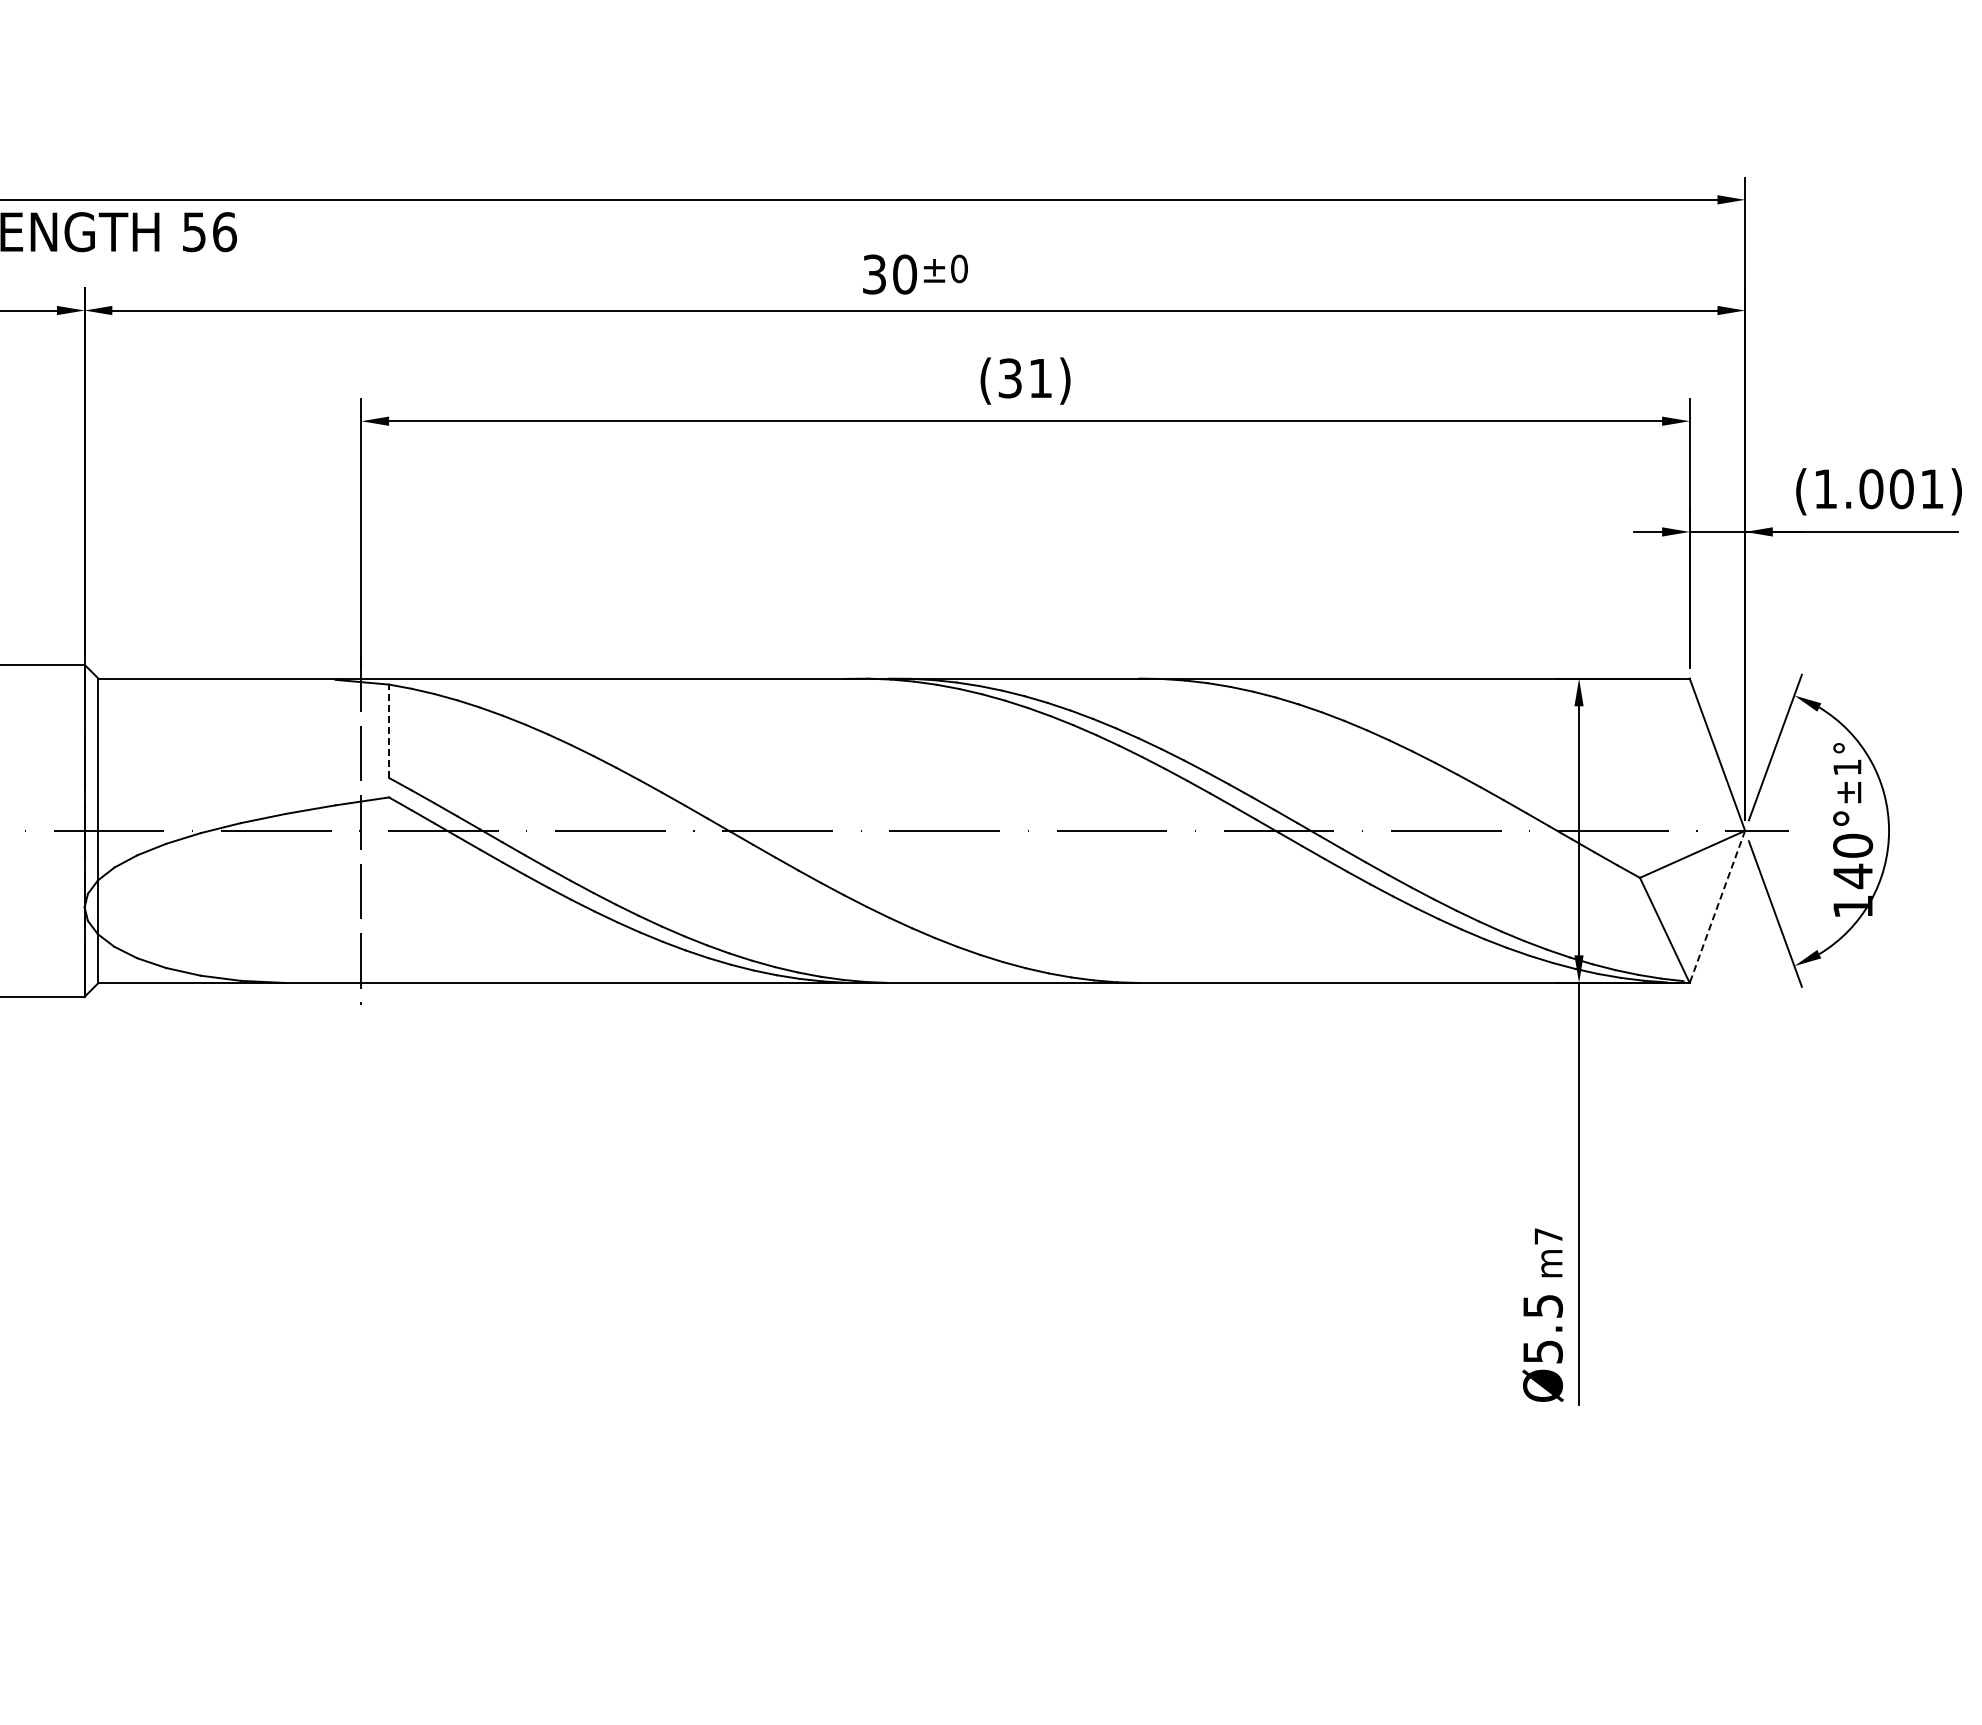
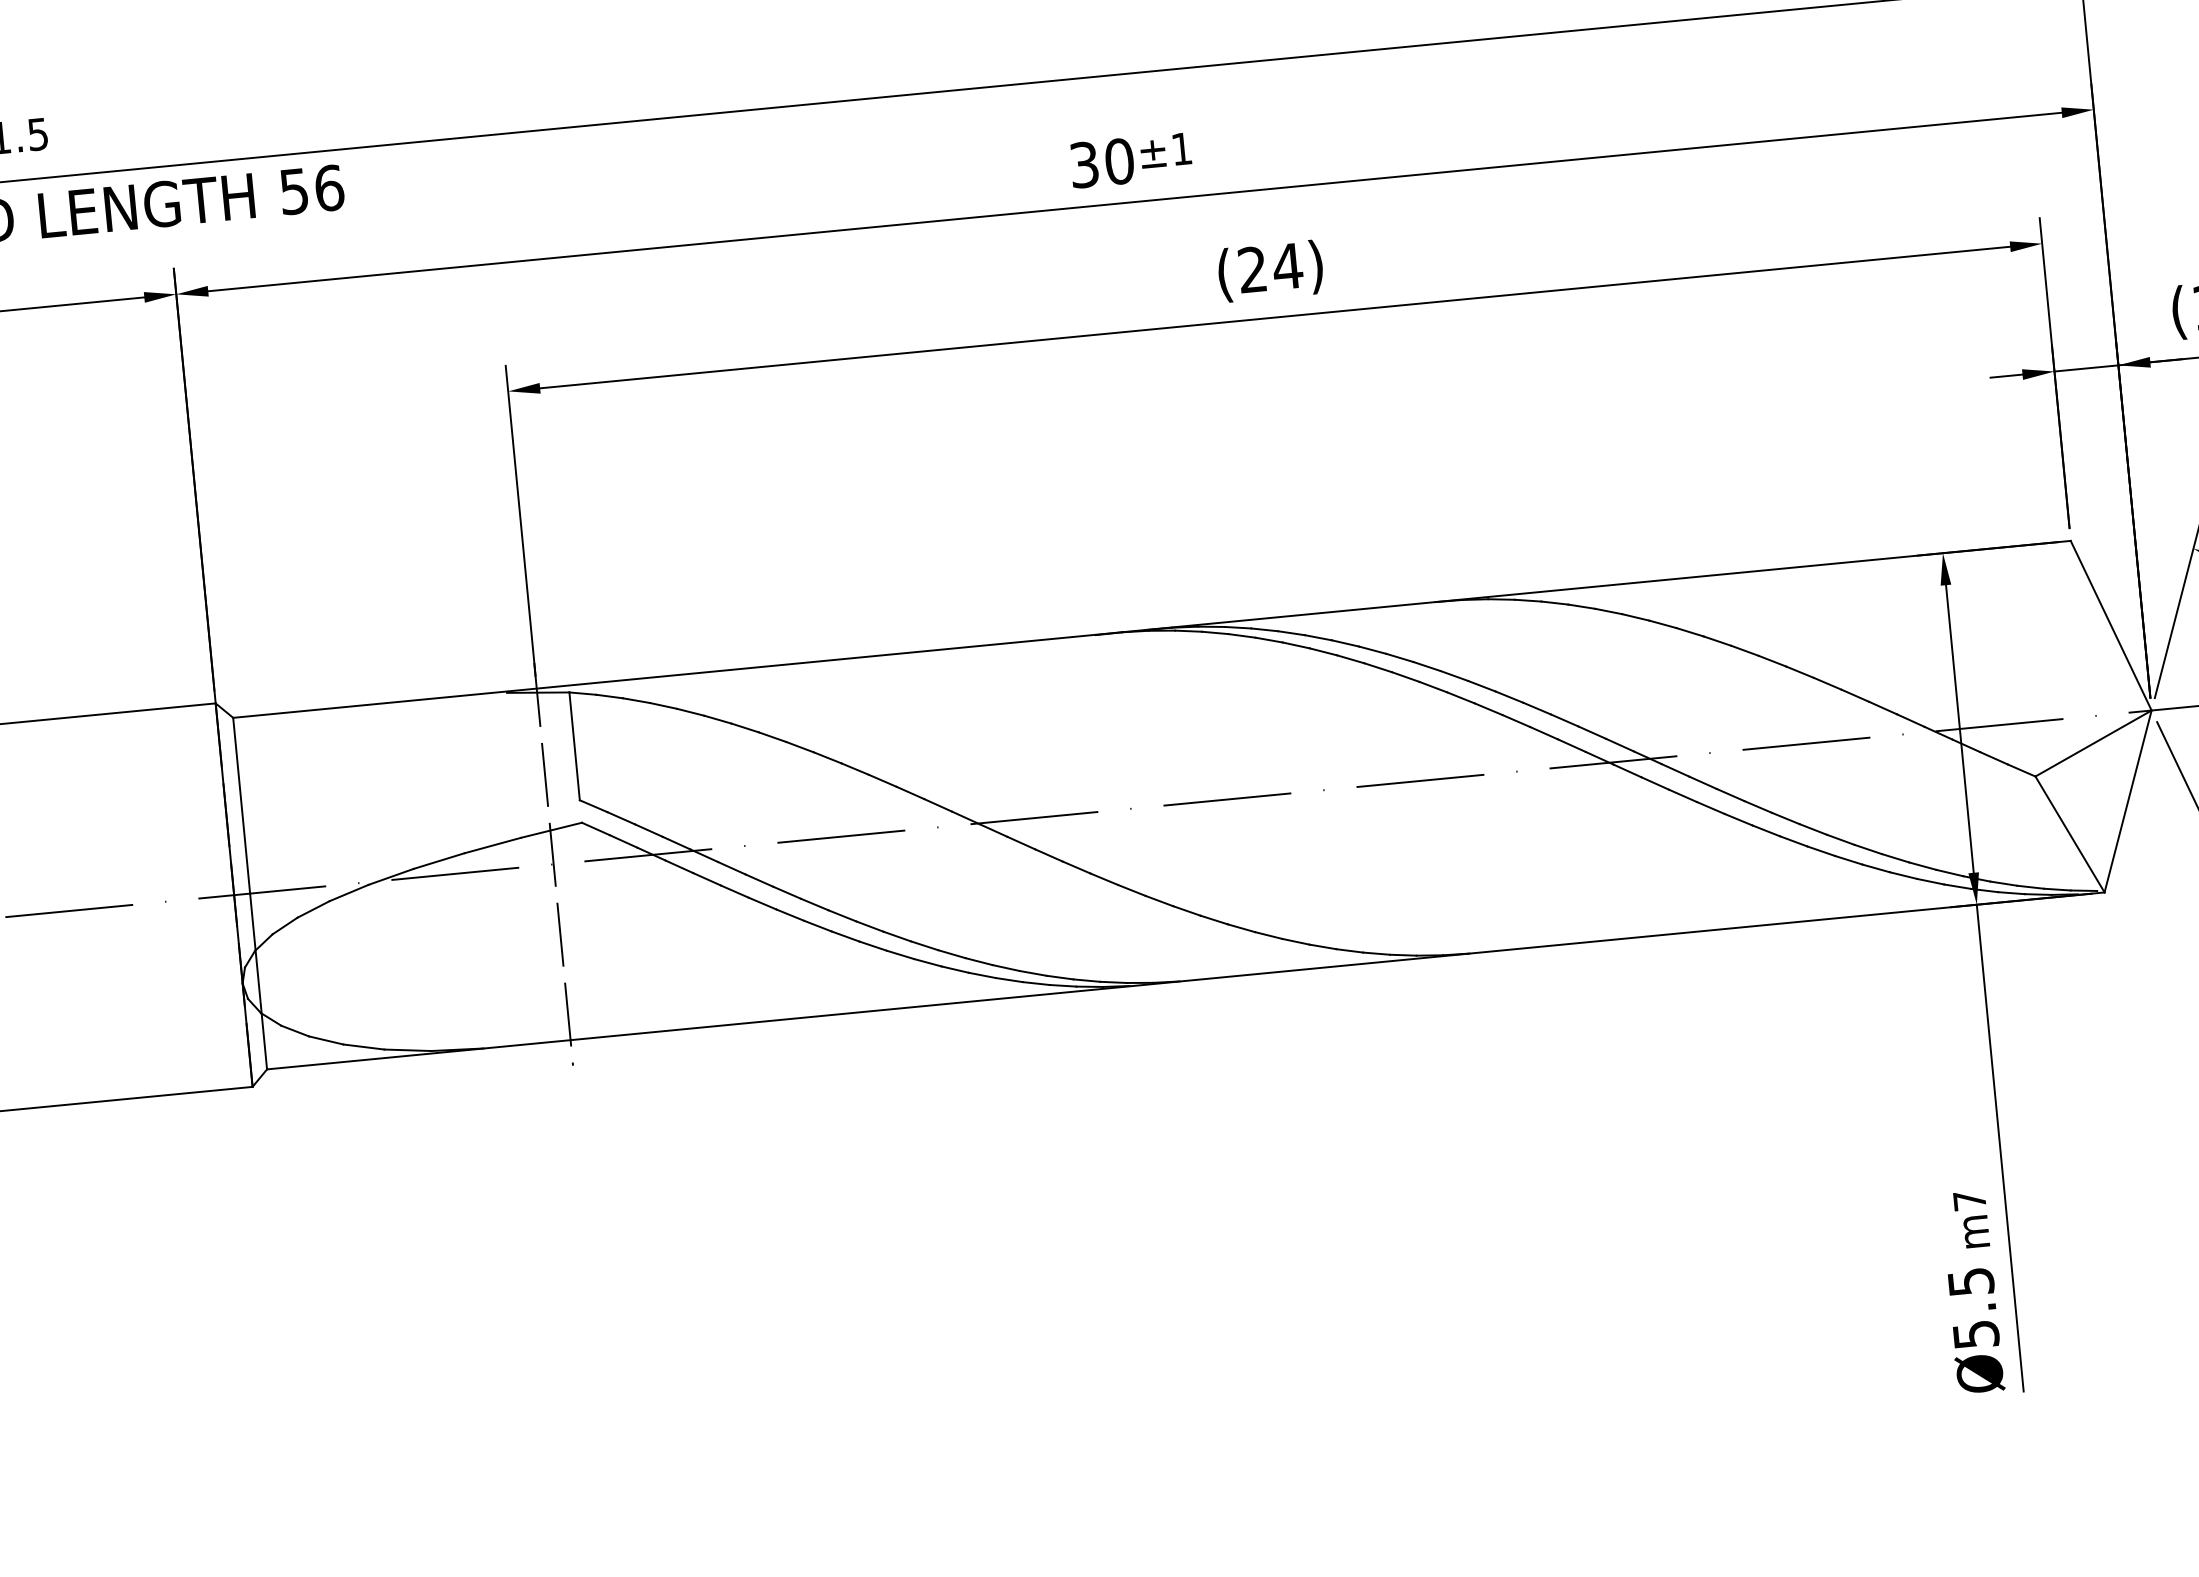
text: (959, 268) -> (1181, 148), ±0 -> ±1
text: (1025, 378) -> (1270, 268), (31) -> (24)
line: (389, 731) -> (575, 746), dashed -> solid
line: (1717, 906) -> (2128, 800), dashed -> solid

